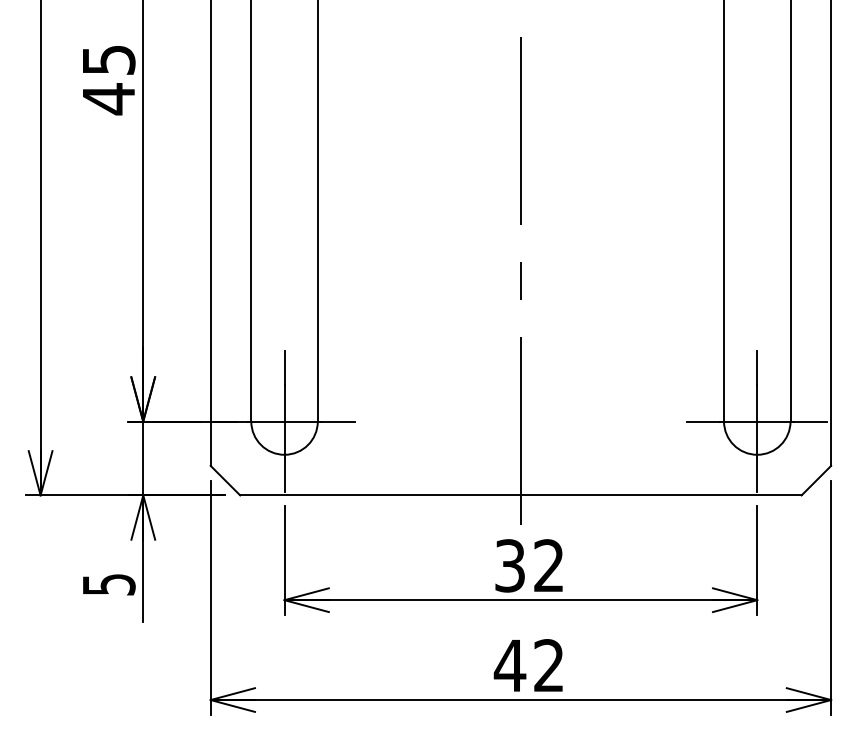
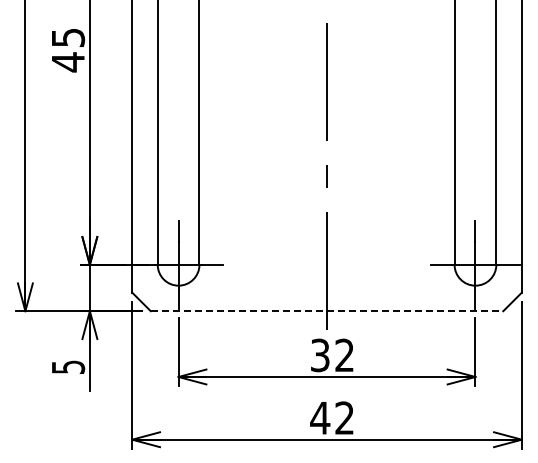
line: (521, 495) -> (327, 311), solid -> dashed

